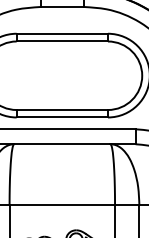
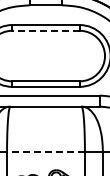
line: (61, 41) -> (45, 30), solid -> dashed
line: (61, 205) -> (45, 151), solid -> dashed

